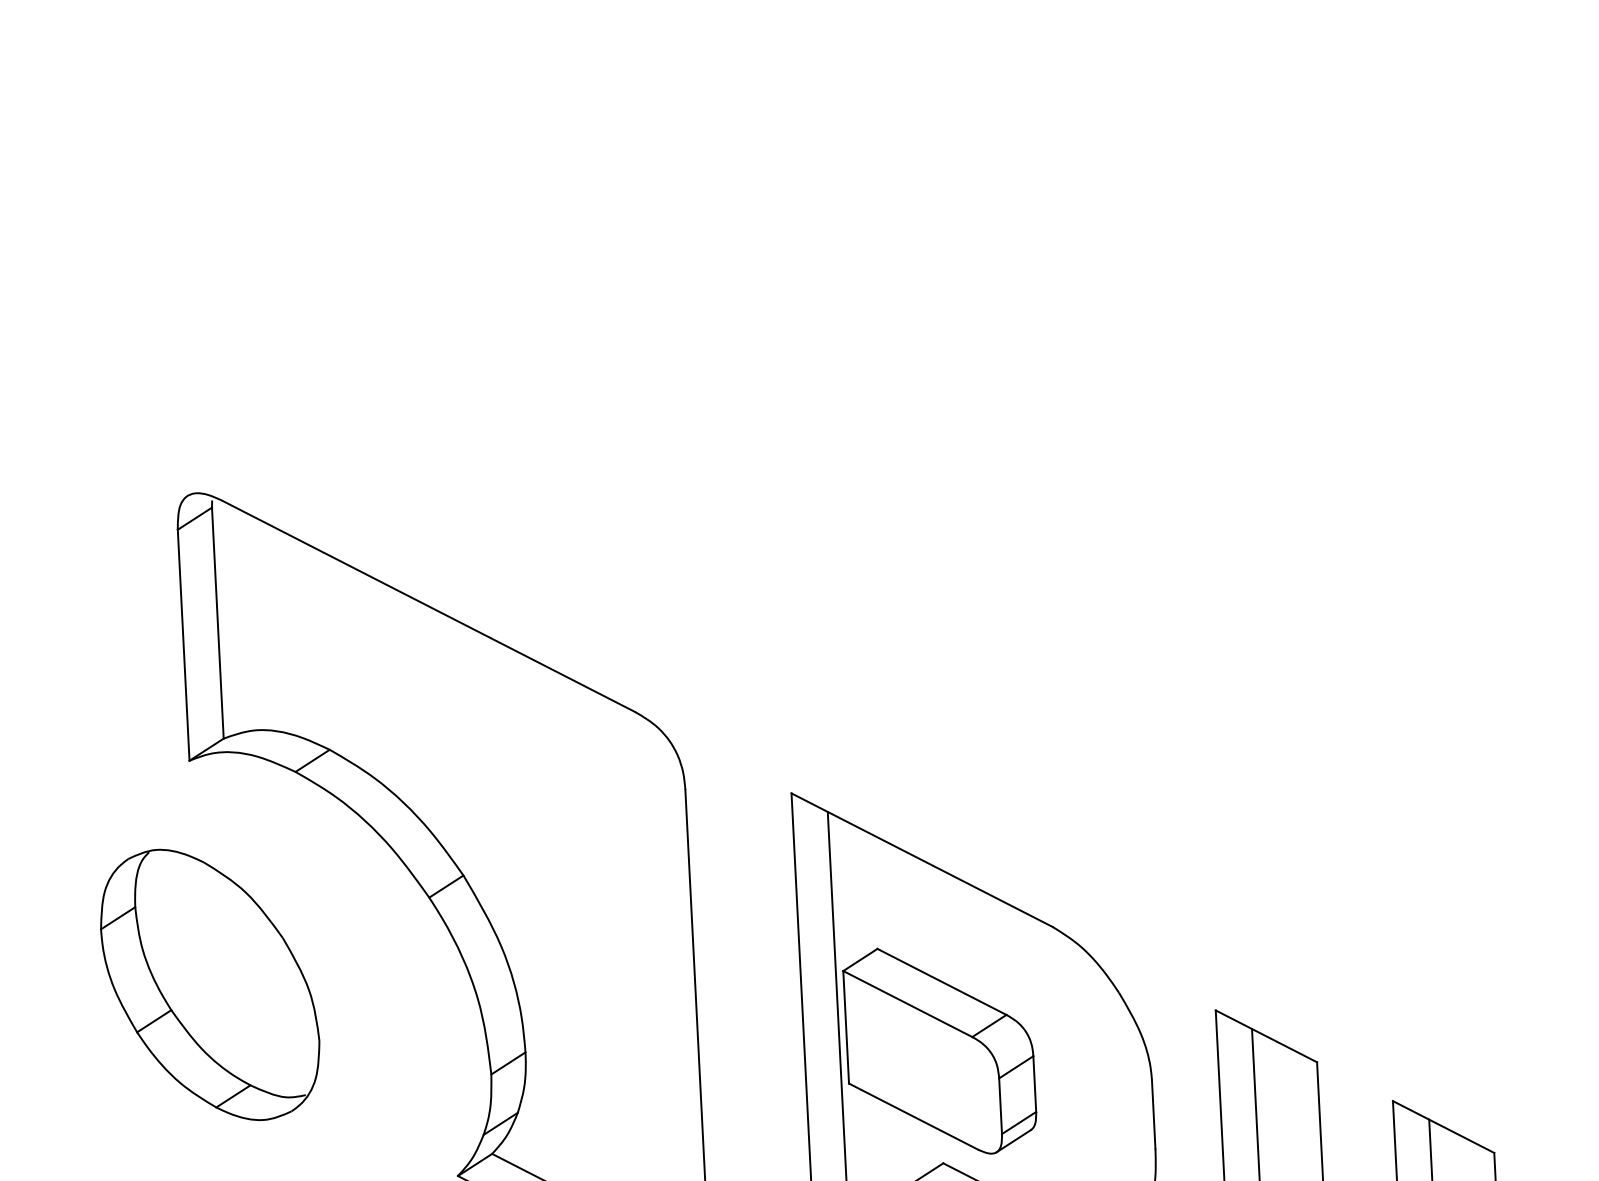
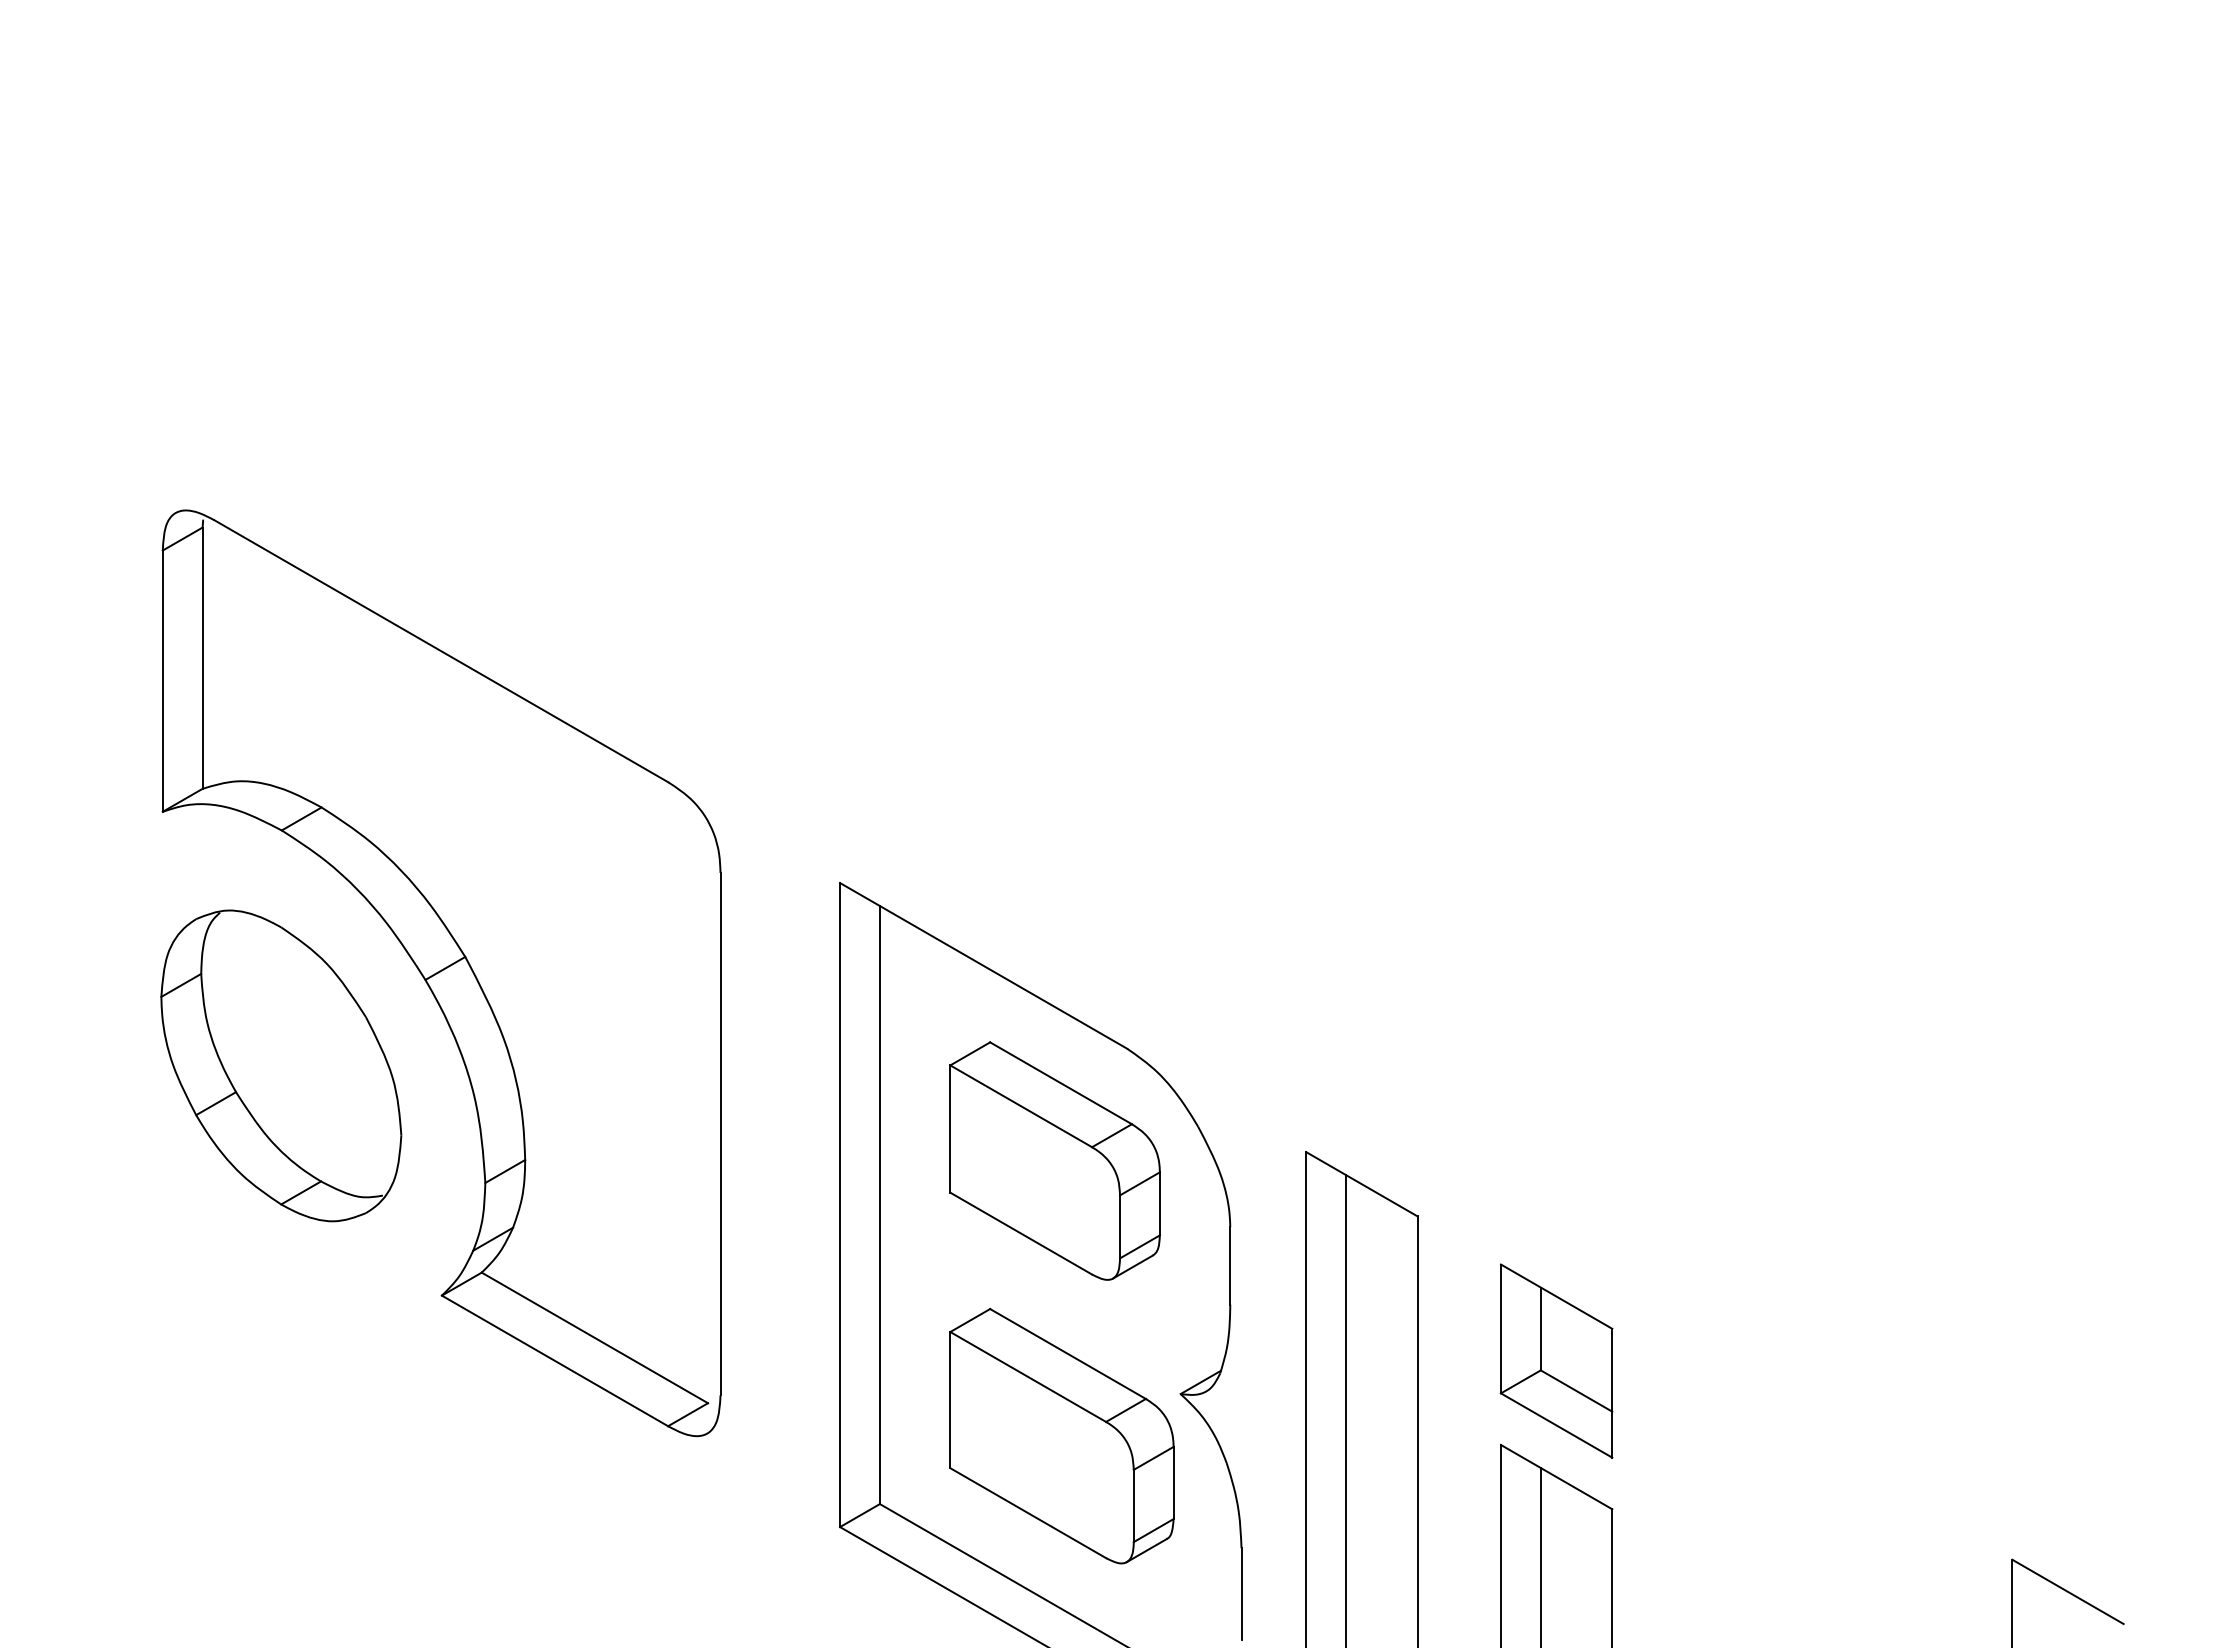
part: (210, 984) -> (281, 1065), moved
part: (939, 1050) -> (1054, 1160), moved

